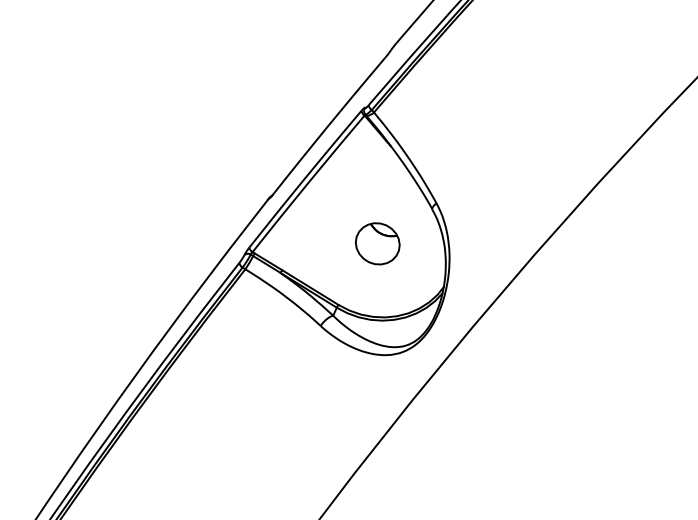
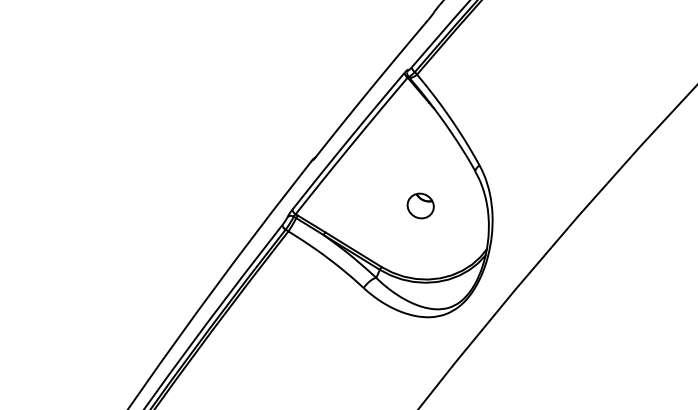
part: (377, 243) -> (420, 205), size x0.6

